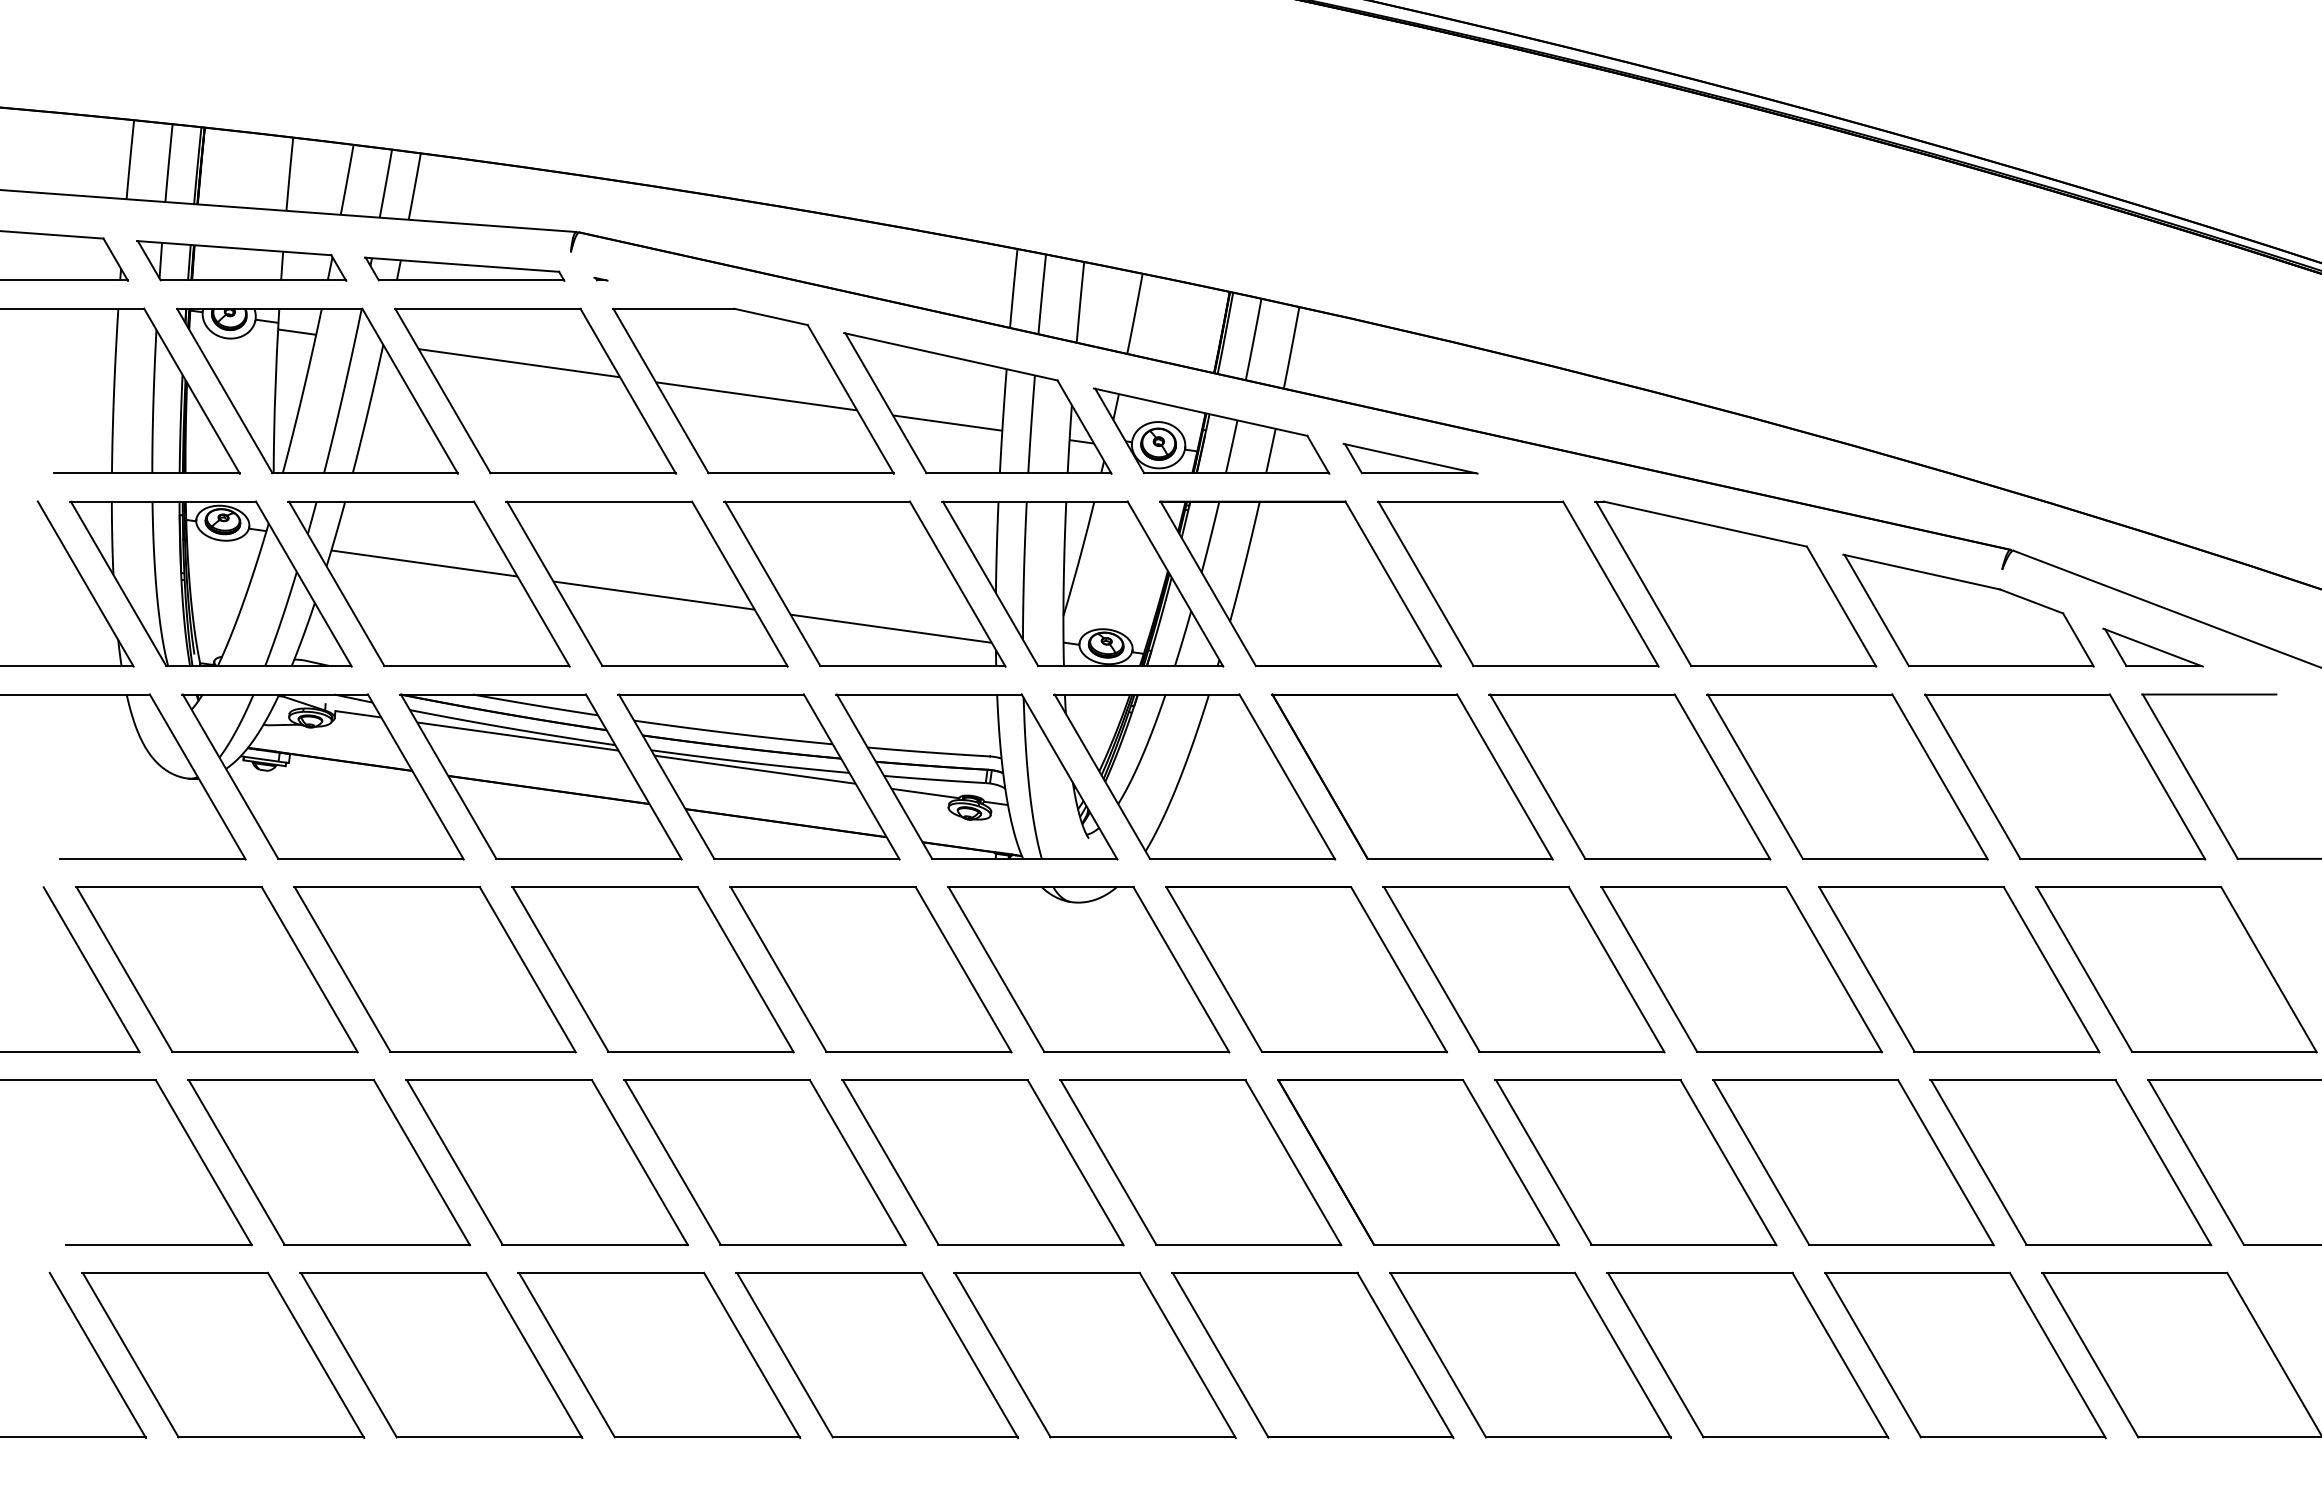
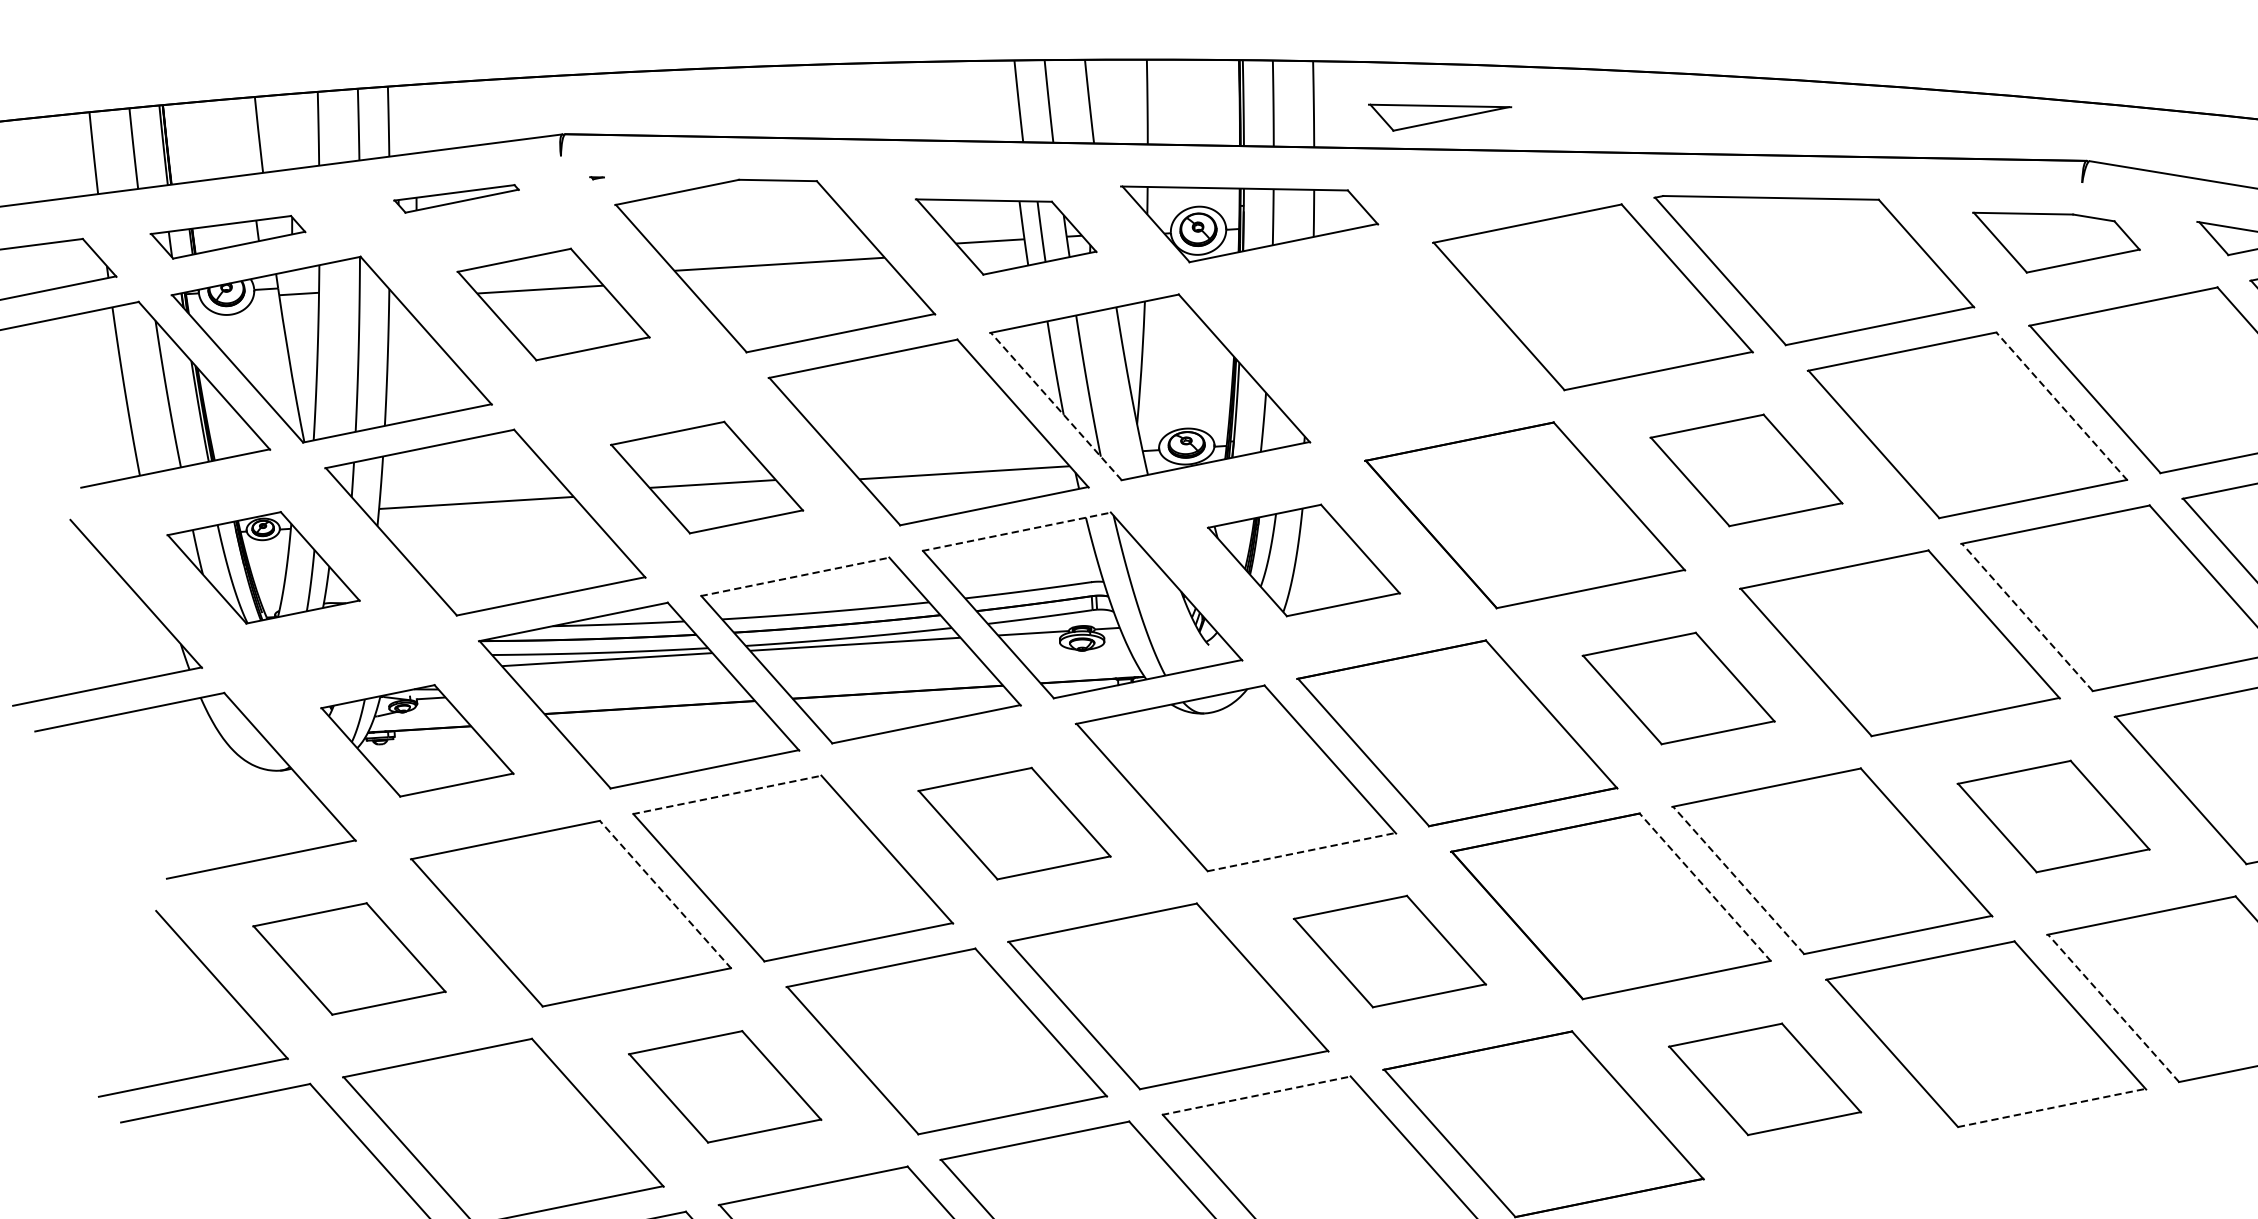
part: (241, 260) -> (227, 232), size x0.7
part: (464, 268) -> (456, 194), size x0.6
part: (535, 390) -> (553, 304), size x0.6
part: (977, 403) -> (1005, 225), size x0.6
part: (1410, 458) -> (1439, 105), moved
part: (210, 583) -> (262, 567), size x0.6
part: (646, 583) -> (706, 477), size x0.6
line: (990, 583) -> (1056, 406), solid -> dashed
part: (1300, 583) -> (1371, 342), removed
part: (1968, 610) -> (2056, 231), size x0.6
line: (711, 694) -> (795, 576), solid -> dashed
line: (928, 694) -> (1016, 531), solid -> dashed
part: (322, 776) -> (416, 740), size x0.6
part: (1194, 776) -> (1303, 560), size x0.6
part: (1629, 776) -> (1745, 470), size x0.6
line: (1939, 776) -> (2061, 406), solid -> dashed
line: (605, 887) -> (727, 795), solid -> dashed
part: (216, 969) -> (348, 958), size x0.6
line: (527, 969) -> (665, 894), solid -> dashed
part: (870, 969) -> (1014, 823), size x0.6
part: (1523, 969) -> (1678, 688), size x0.6
line: (1867, 969) -> (2027, 617), solid -> dashed
line: (1136, 1051) -> (1301, 851), solid -> dashed
line: (1543, 1161) -> (1738, 879), solid -> dashed
part: (546, 1162) -> (724, 1086), size x0.6
part: (1200, 1162) -> (1389, 951), size x0.6
line: (1510, 1162) -> (1704, 887), solid -> dashed
part: (1853, 1162) -> (2053, 816), size x0.6
line: (1047, 1273) -> (1256, 1096), solid -> dashed
line: (1873, 1354) -> (2113, 1007), solid -> dashed
part: (1530, 1355) -> (1765, 1079), size x0.6
line: (1796, 1437) -> (2052, 1107), solid -> dashed

